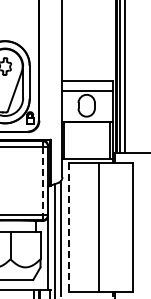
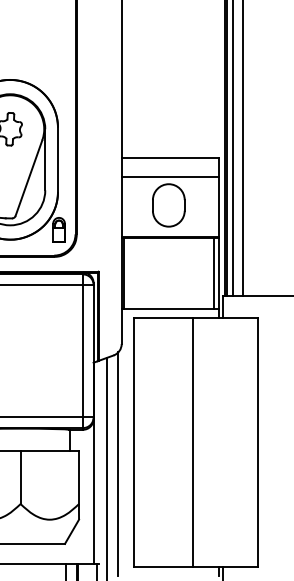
line: (42, 181) -> (82, 352), dashed -> solid
line: (68, 228) -> (133, 444), dashed -> solid

